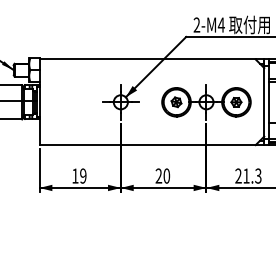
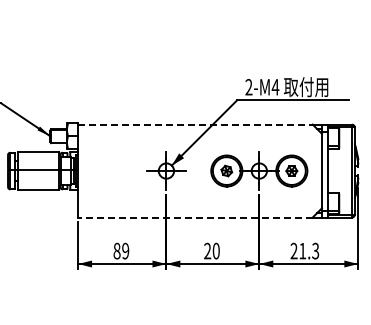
line: (147, 59) -> (195, 124), solid -> dashed
line: (146, 145) -> (194, 217), solid -> dashed
text: (74, 175) -> (116, 250), 19 -> 89

